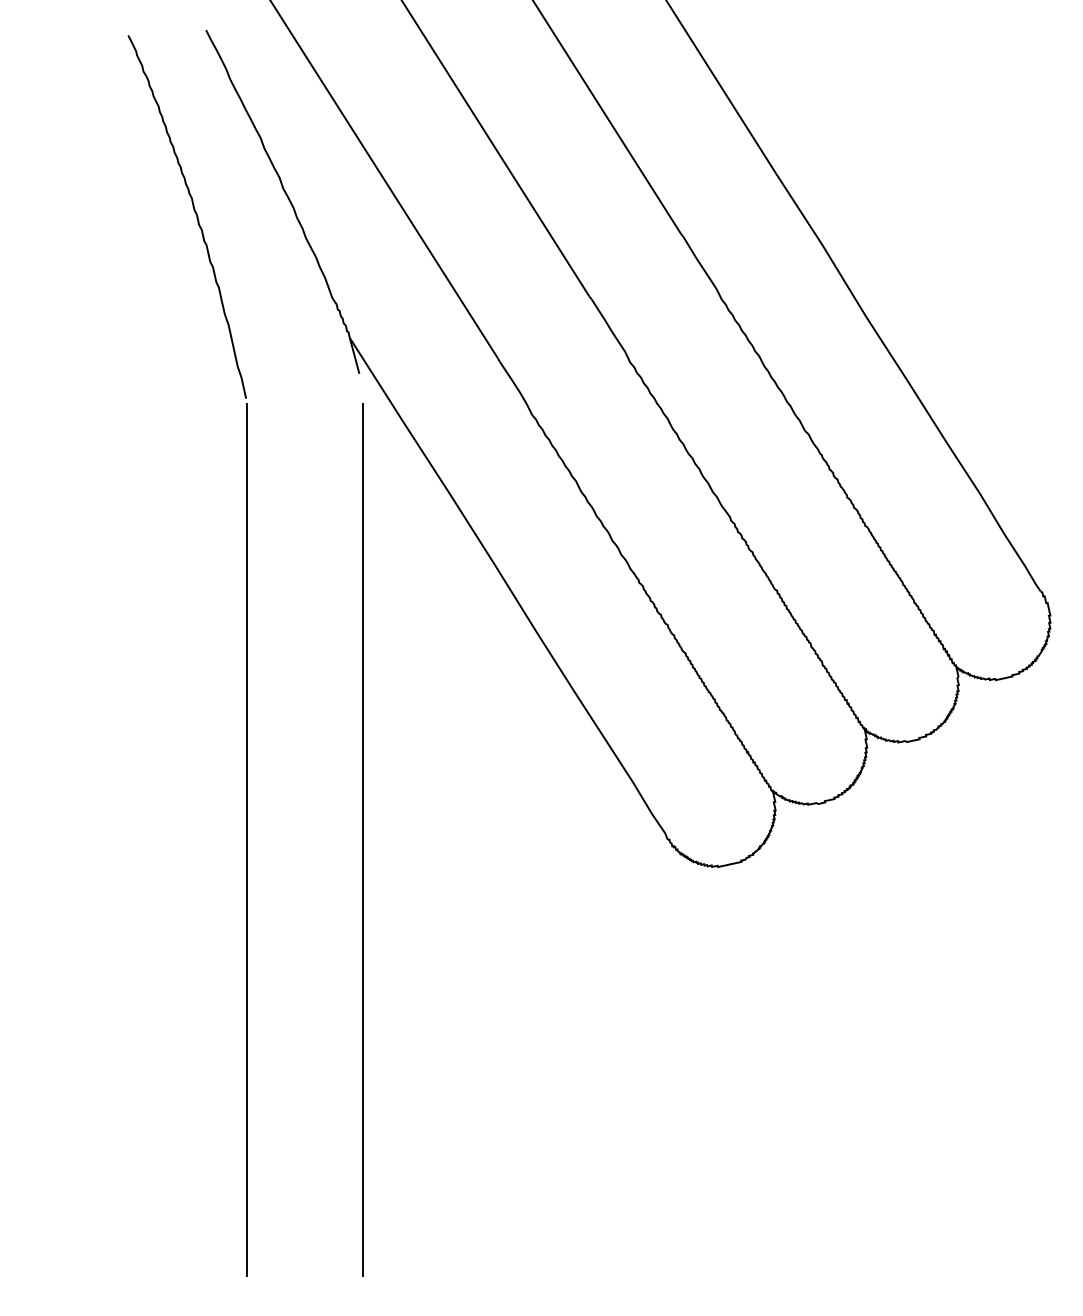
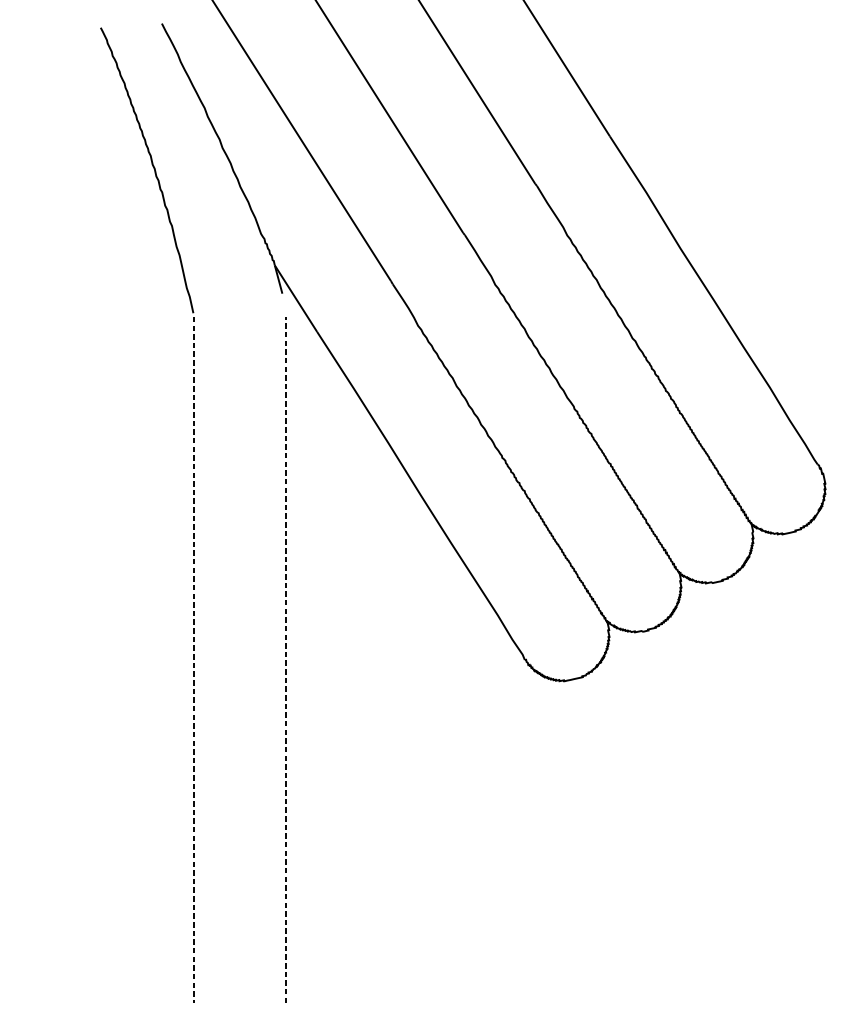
line: (247, 839) -> (194, 659), solid -> dashed
line: (363, 839) -> (285, 659), solid -> dashed

